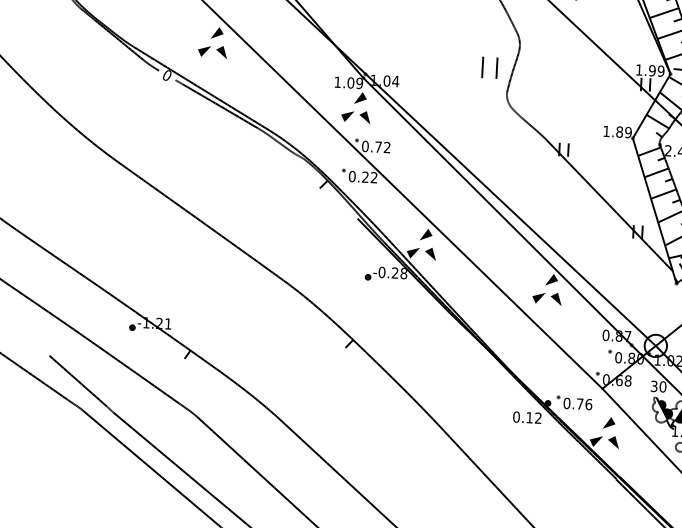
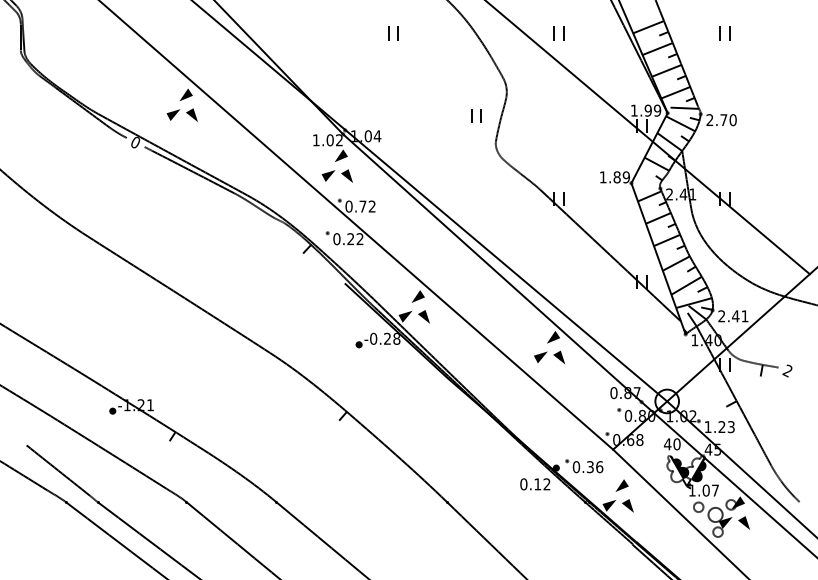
part: (490, 66) -> (476, 115), size x0.62
text: (359, 83) -> (339, 140), 1.09 -> 1.02
text: (653, 386) -> (667, 444), 30 -> 40
text: (580, 404) -> (590, 467), 0.76 -> 0.36

